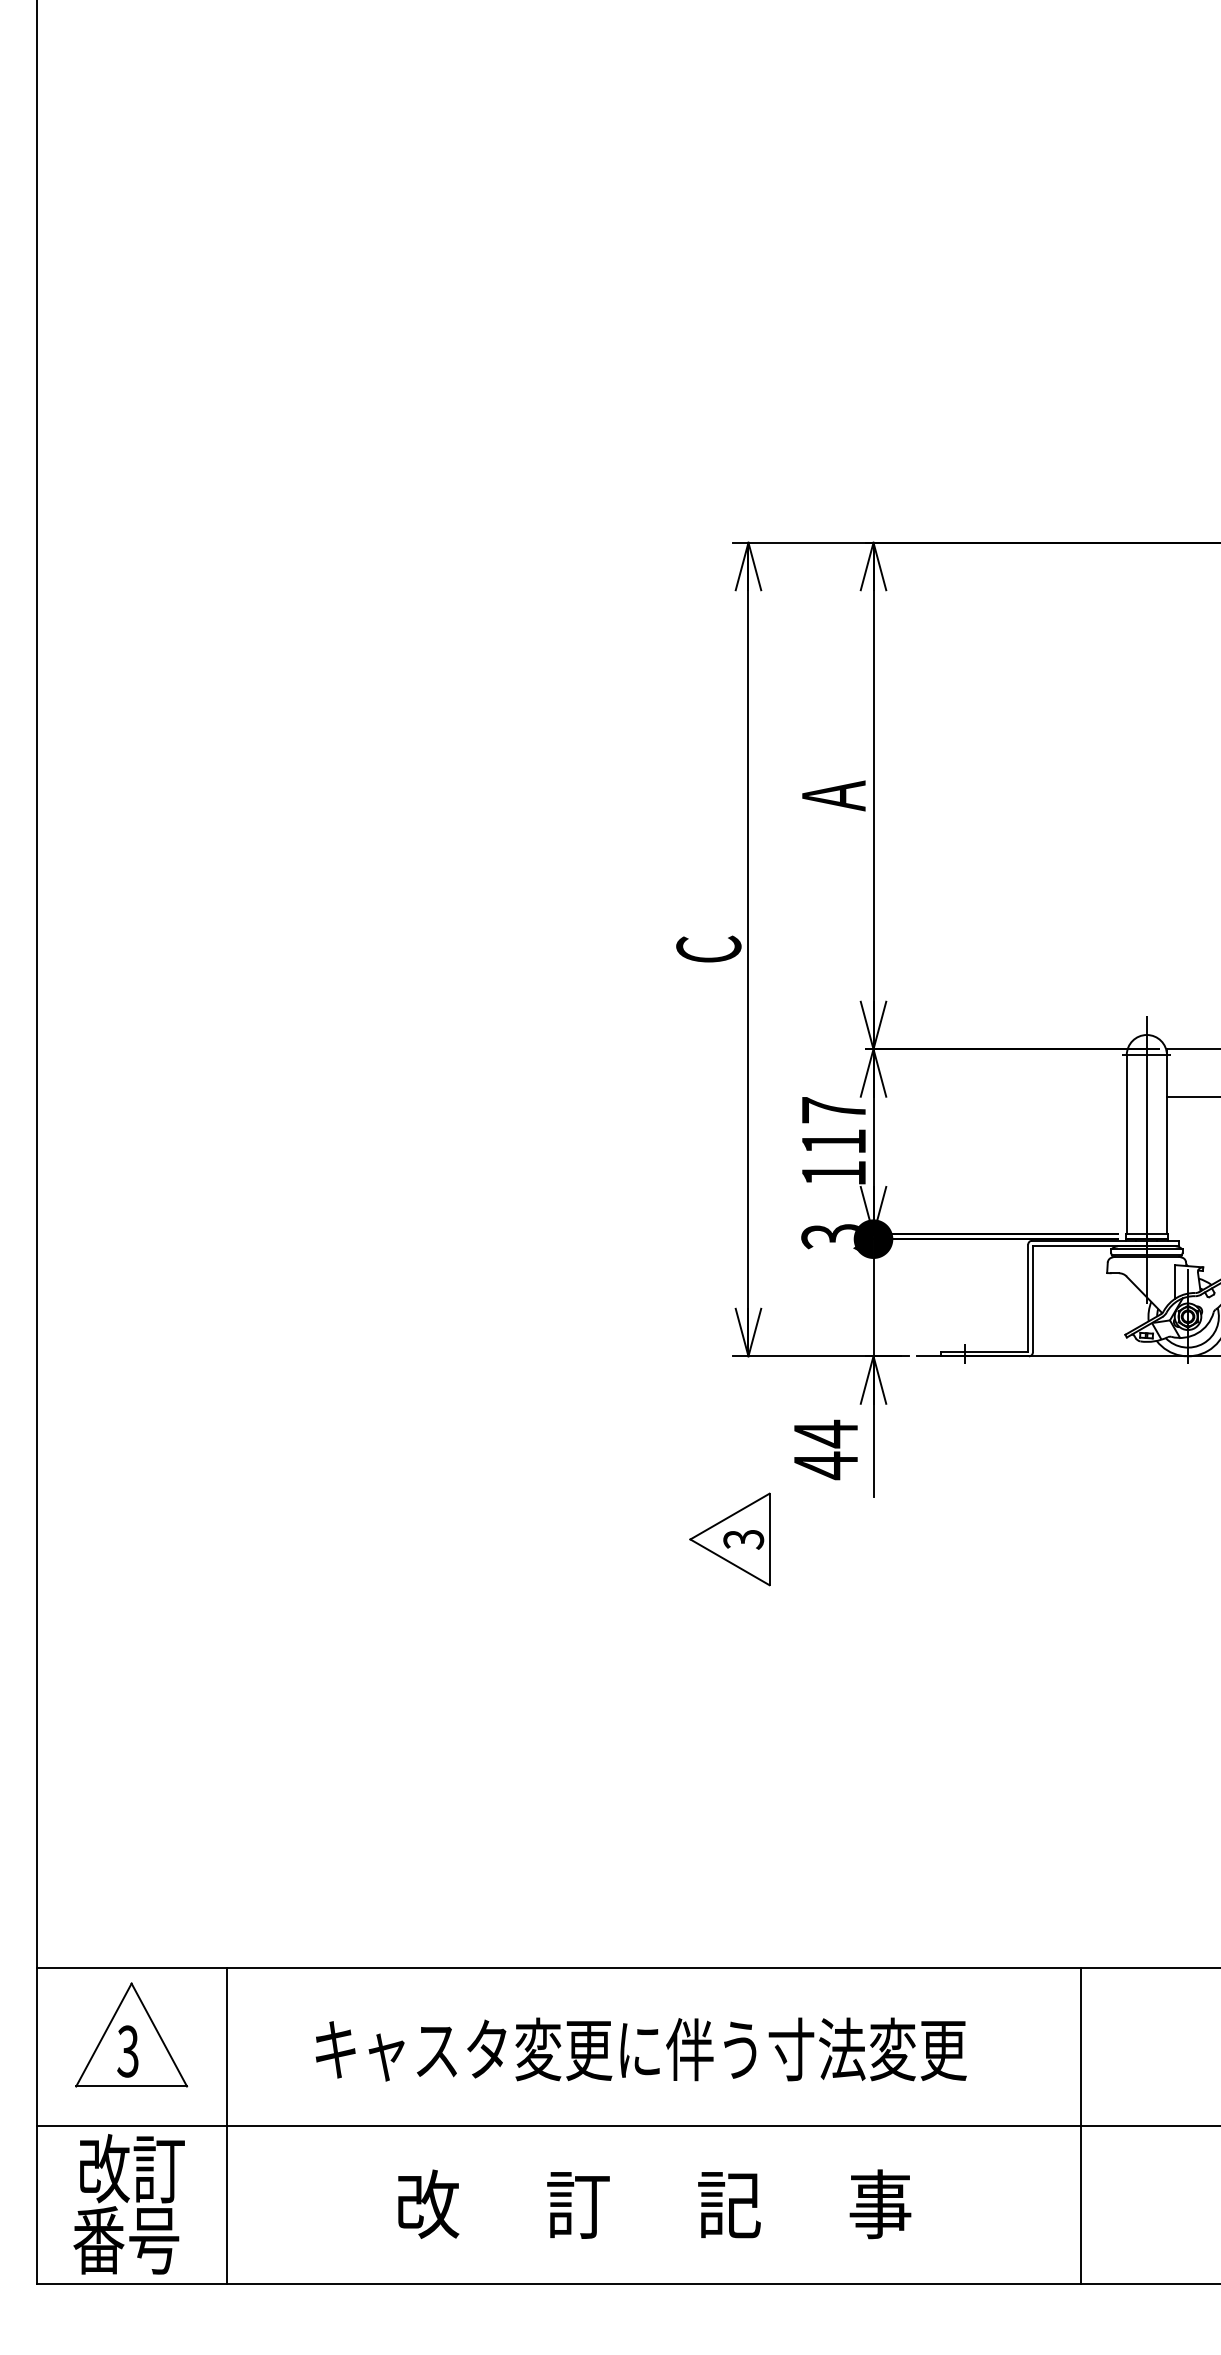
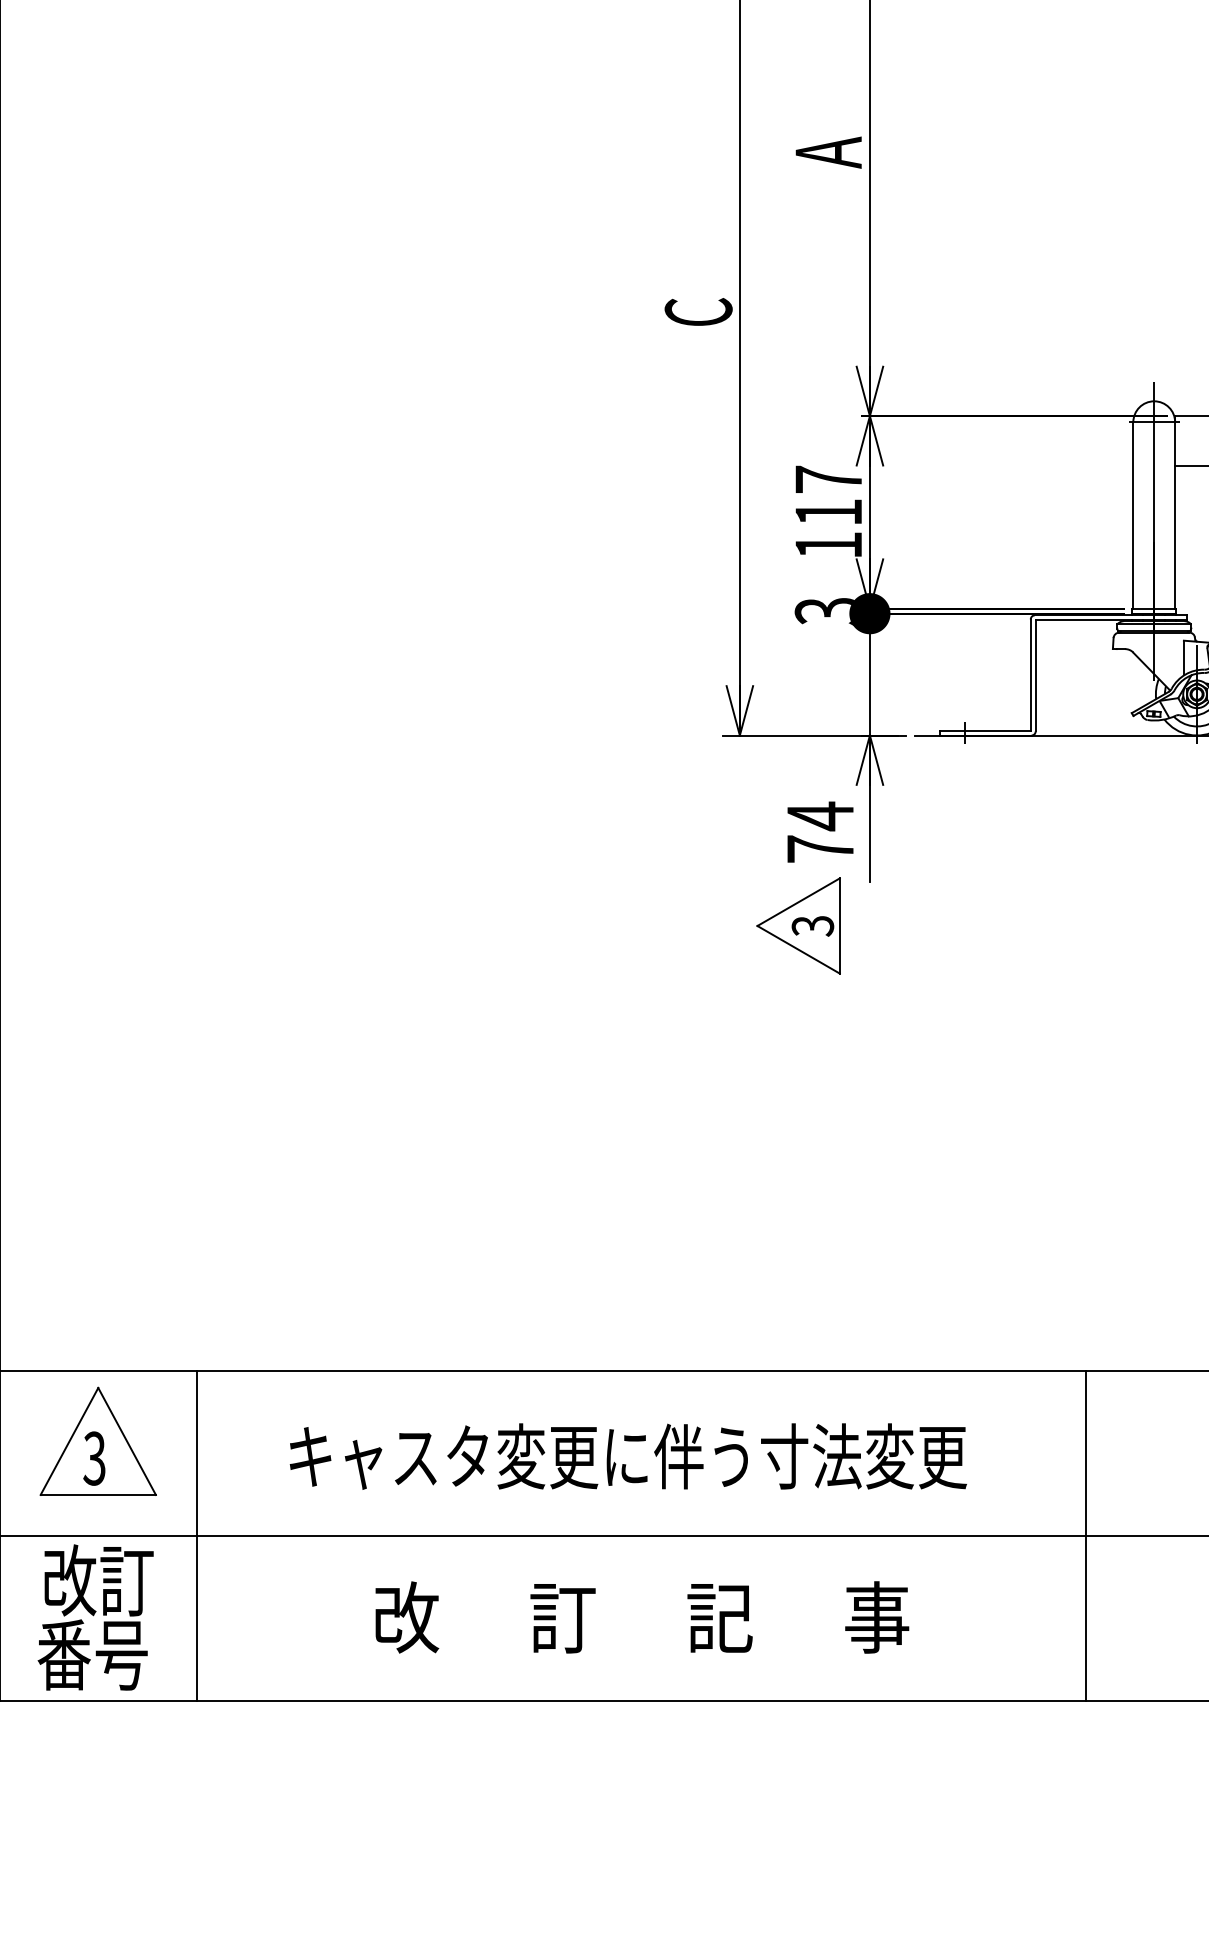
text: (825, 1465) -> (819, 849), 44 -> 74
part: (729, 1539) -> (798, 926), moved

